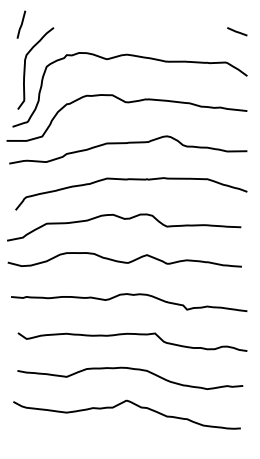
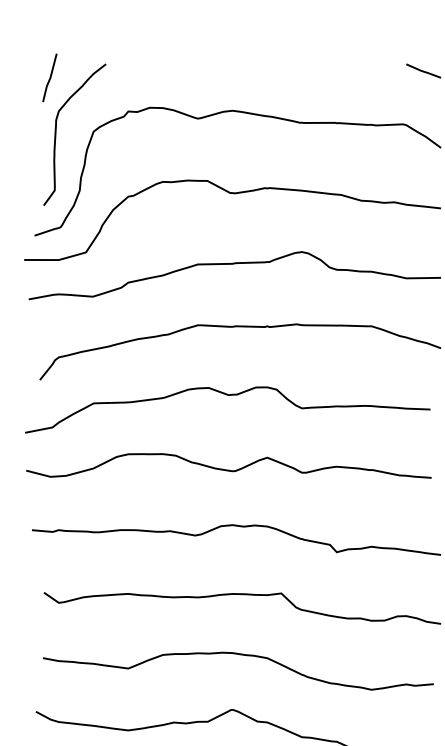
line: (21, 24) -> (50, 77), moved

